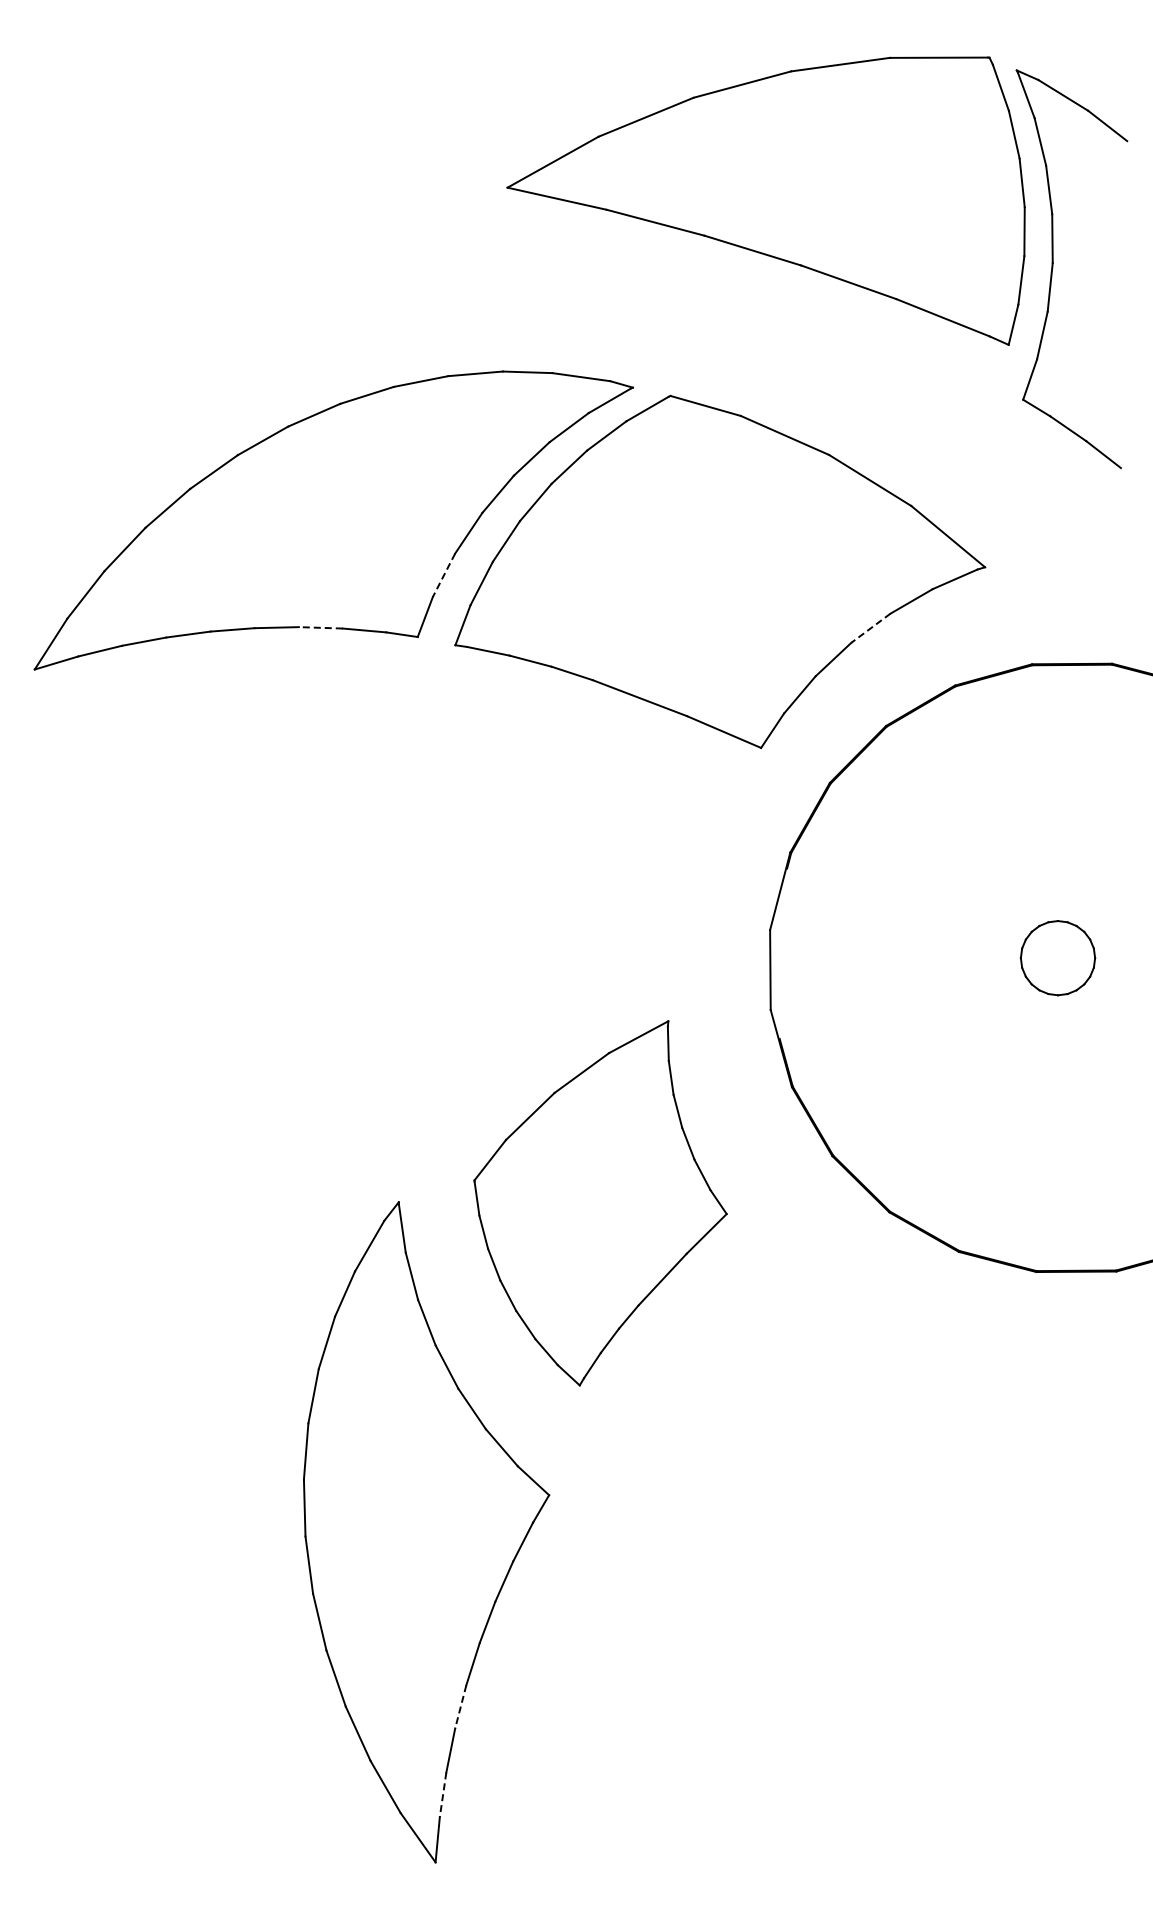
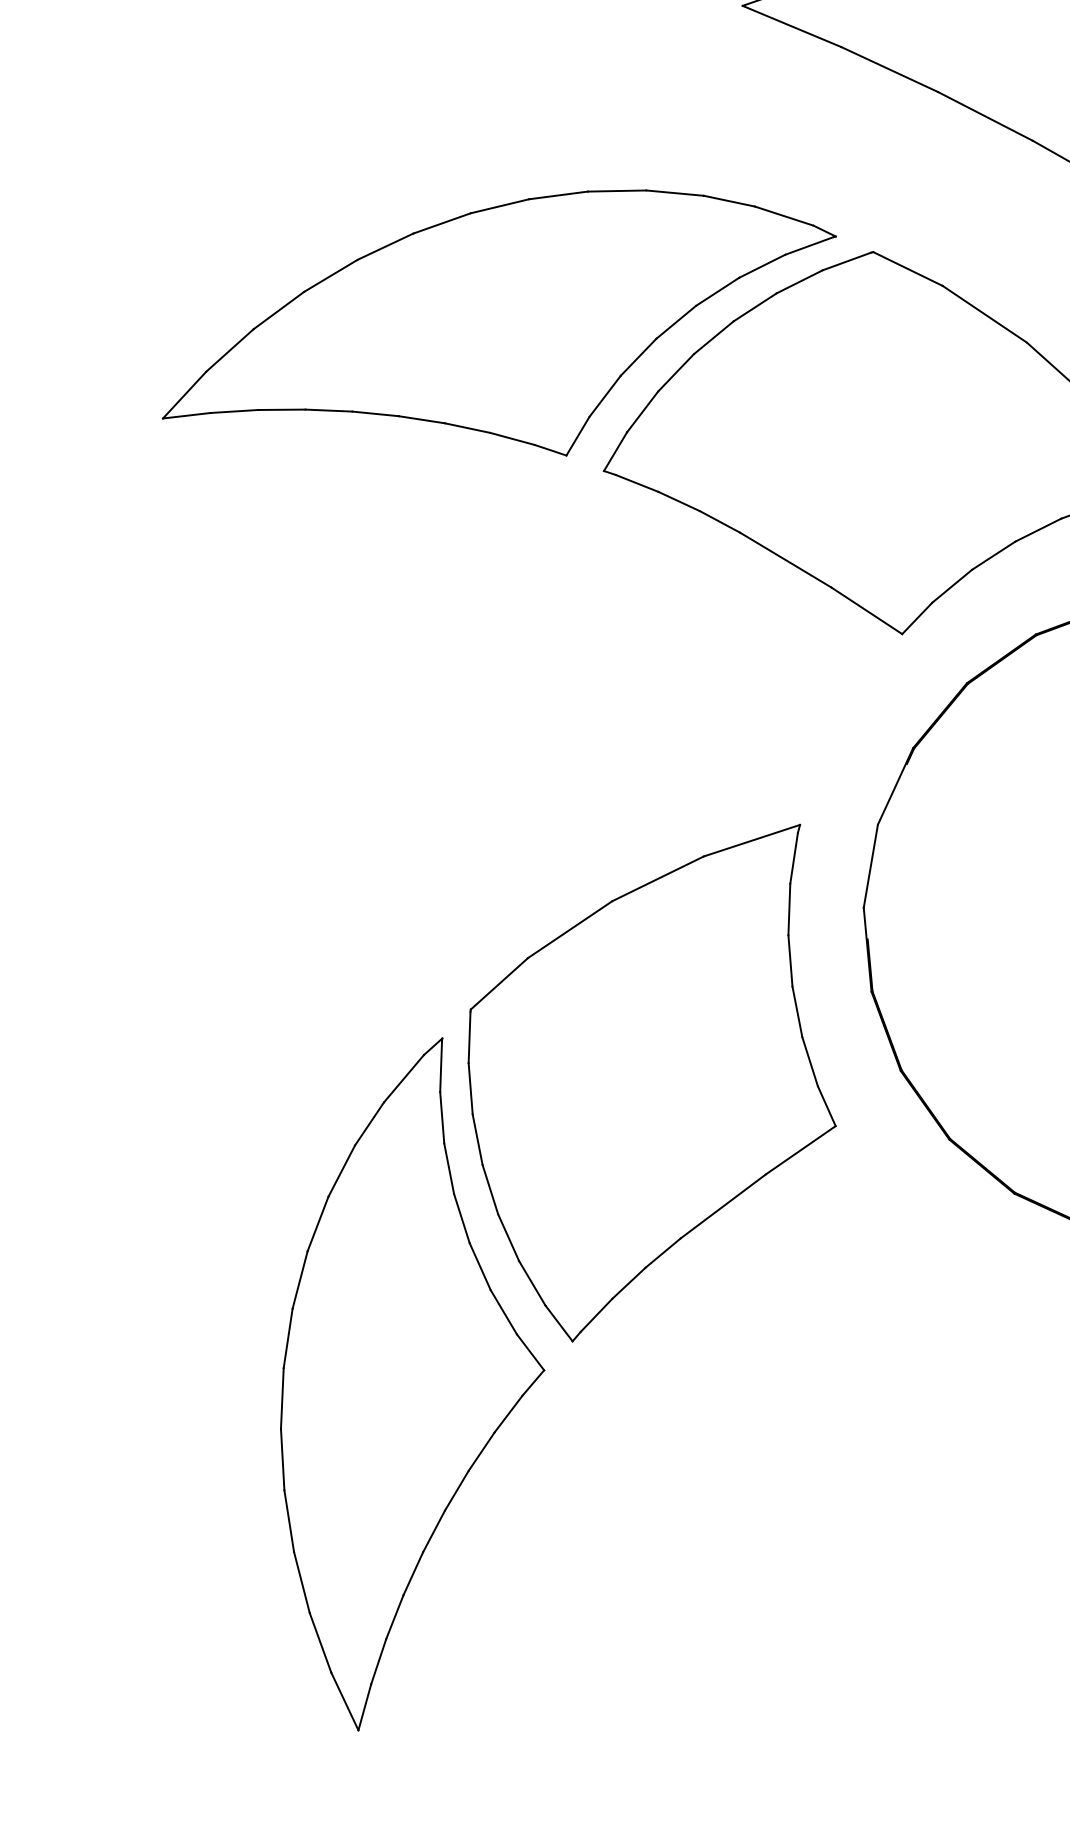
line: (443, 575) -> (604, 396), dashed -> solid
line: (320, 627) -> (467, 427), dashed -> solid
line: (870, 628) -> (1037, 530), dashed -> solid
part: (600, 1203) -> (651, 1077), size x1.43
line: (460, 1707) -> (412, 1574), dashed -> solid
line: (443, 1794) -> (379, 1661), dashed -> solid

